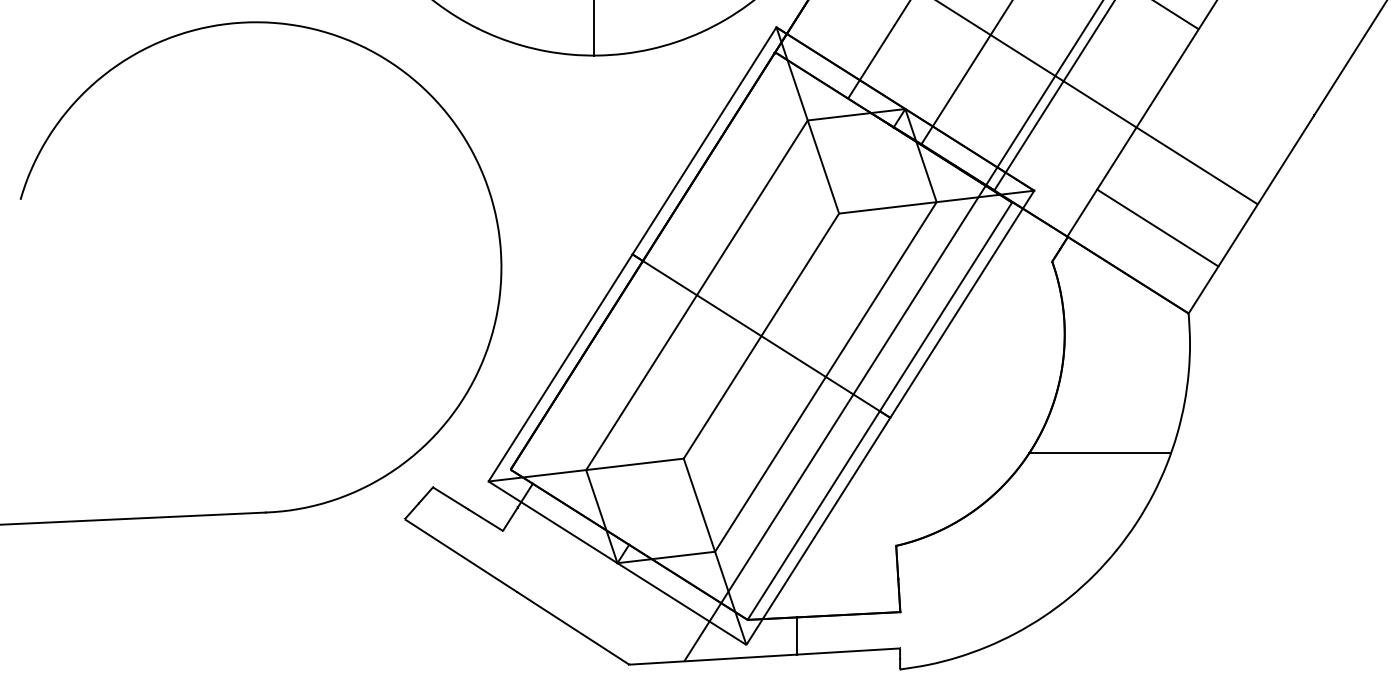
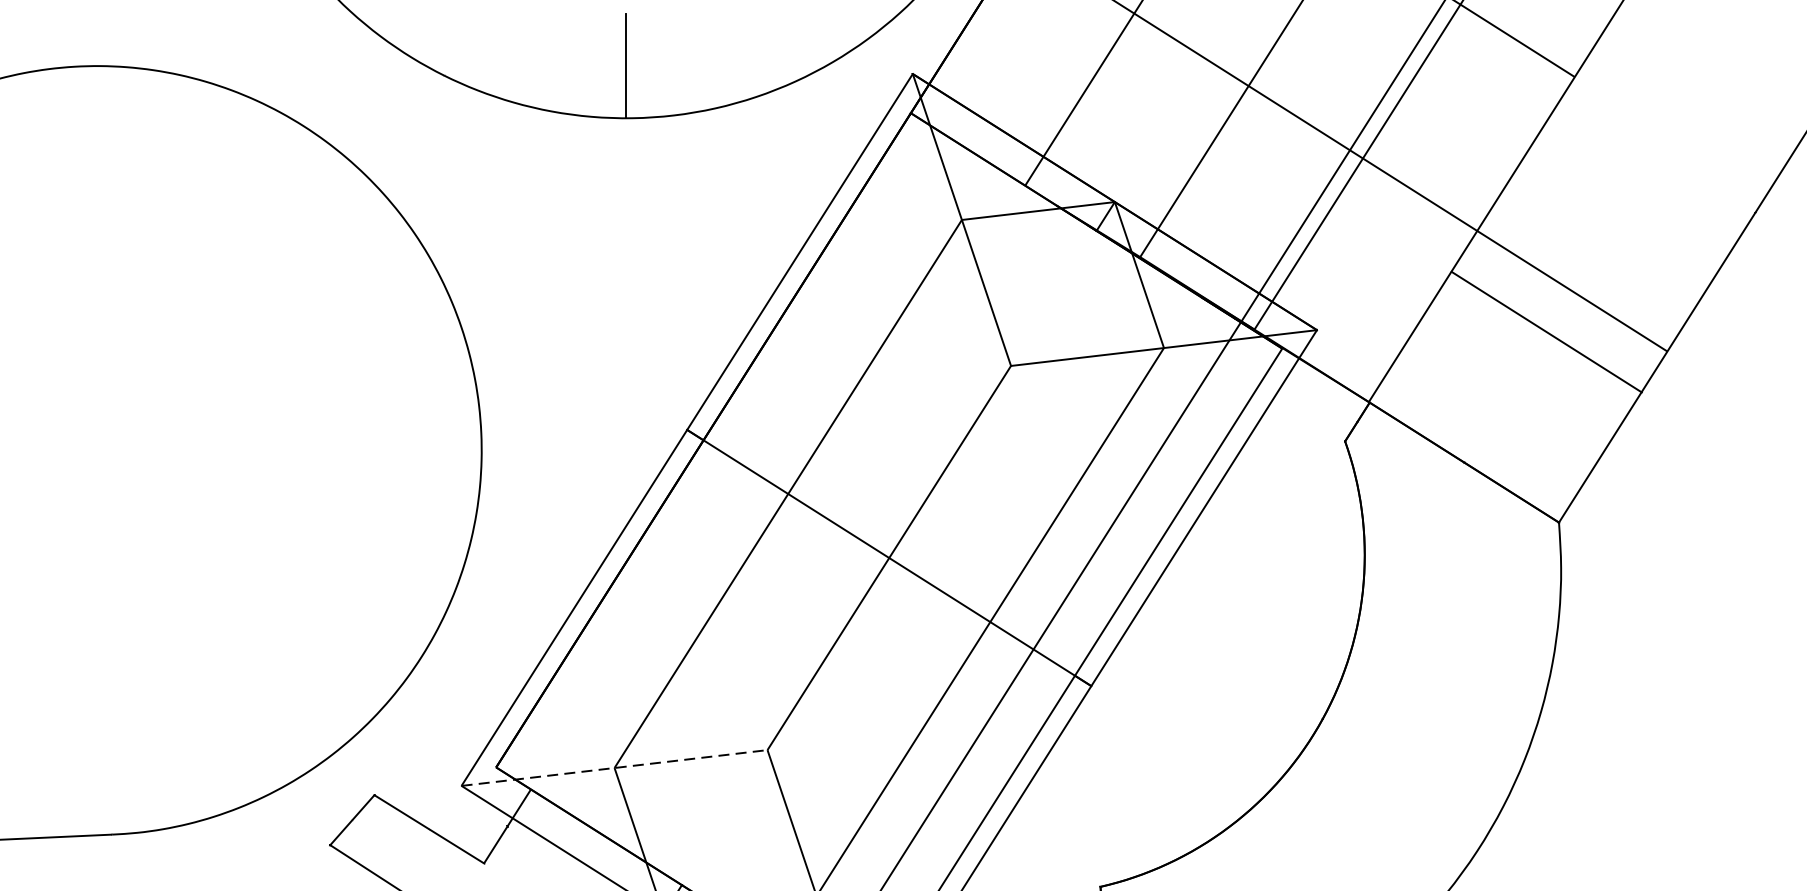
line: (1157, 227) -> (1546, 331), moved
line: (1100, 453) -> (1420, 742), removed
line: (586, 470) -> (615, 768), solid -> dashed

